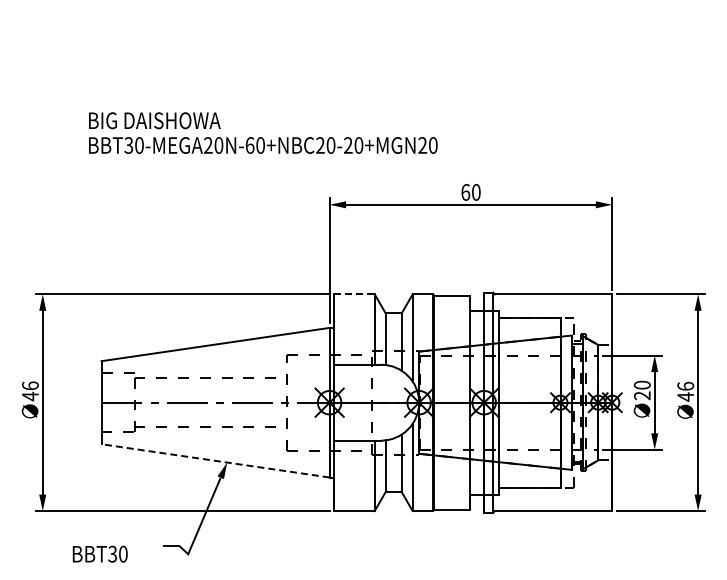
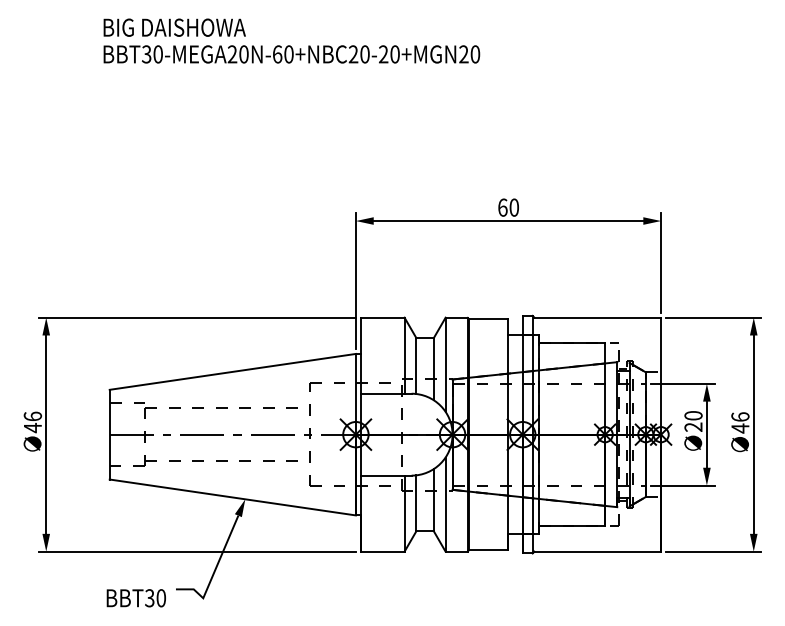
text: (263, 132) -> (292, 40), moved
line: (355, 294) -> (383, 317), dashed -> solid
line: (215, 460) -> (232, 497), dashed -> solid
text: (99, 553) -> (135, 597), moved

